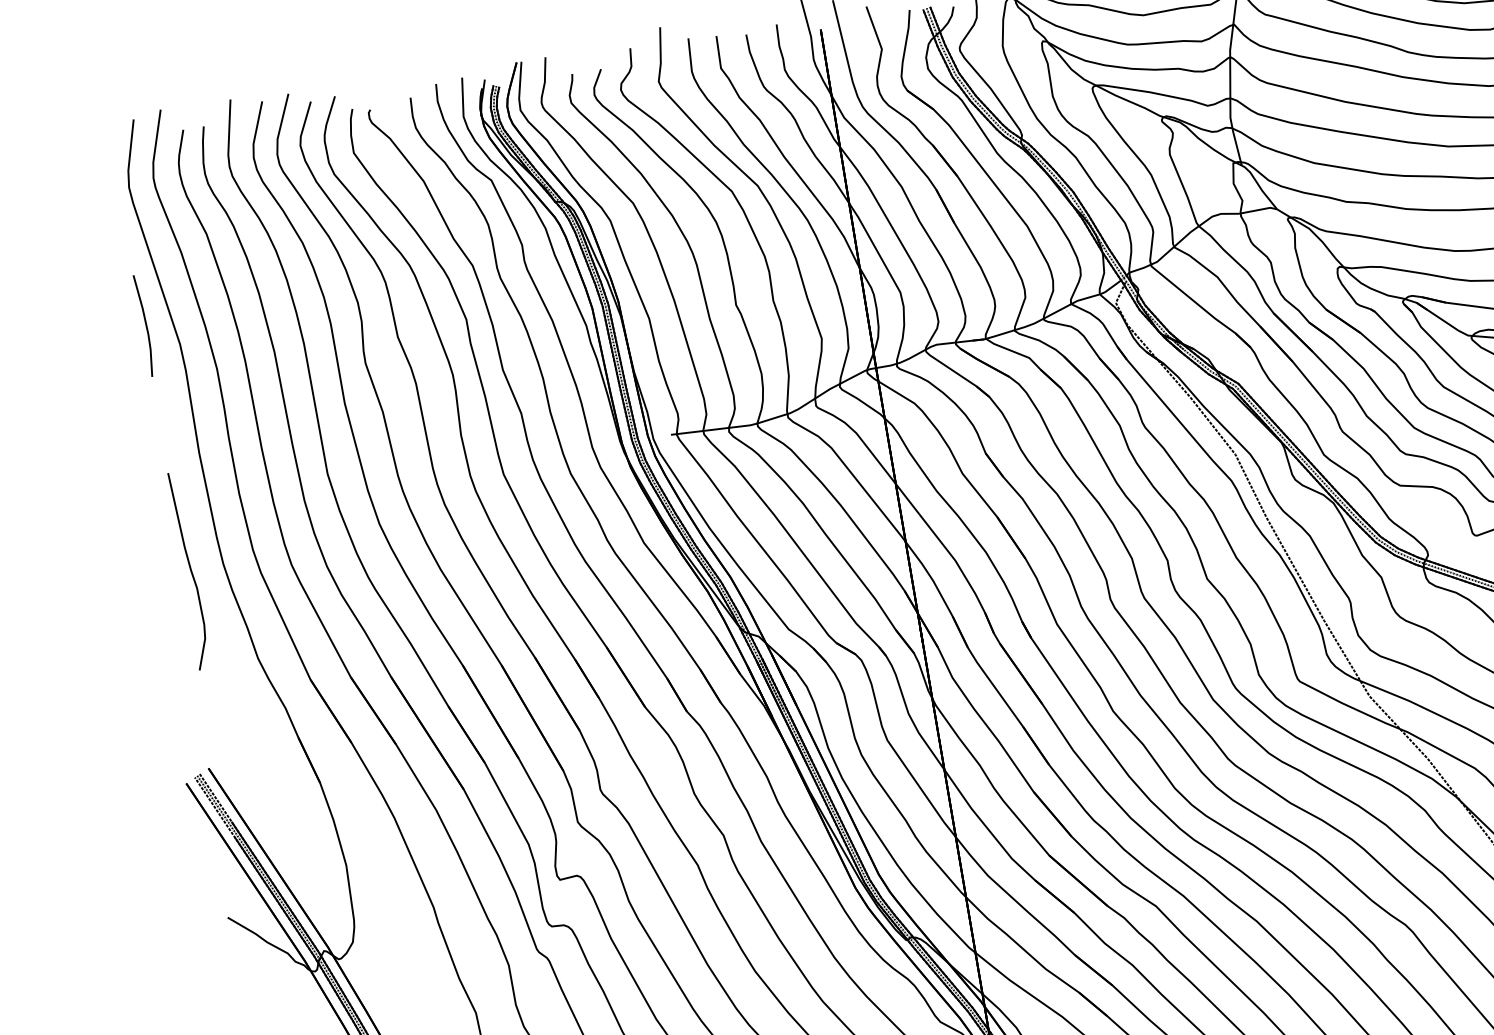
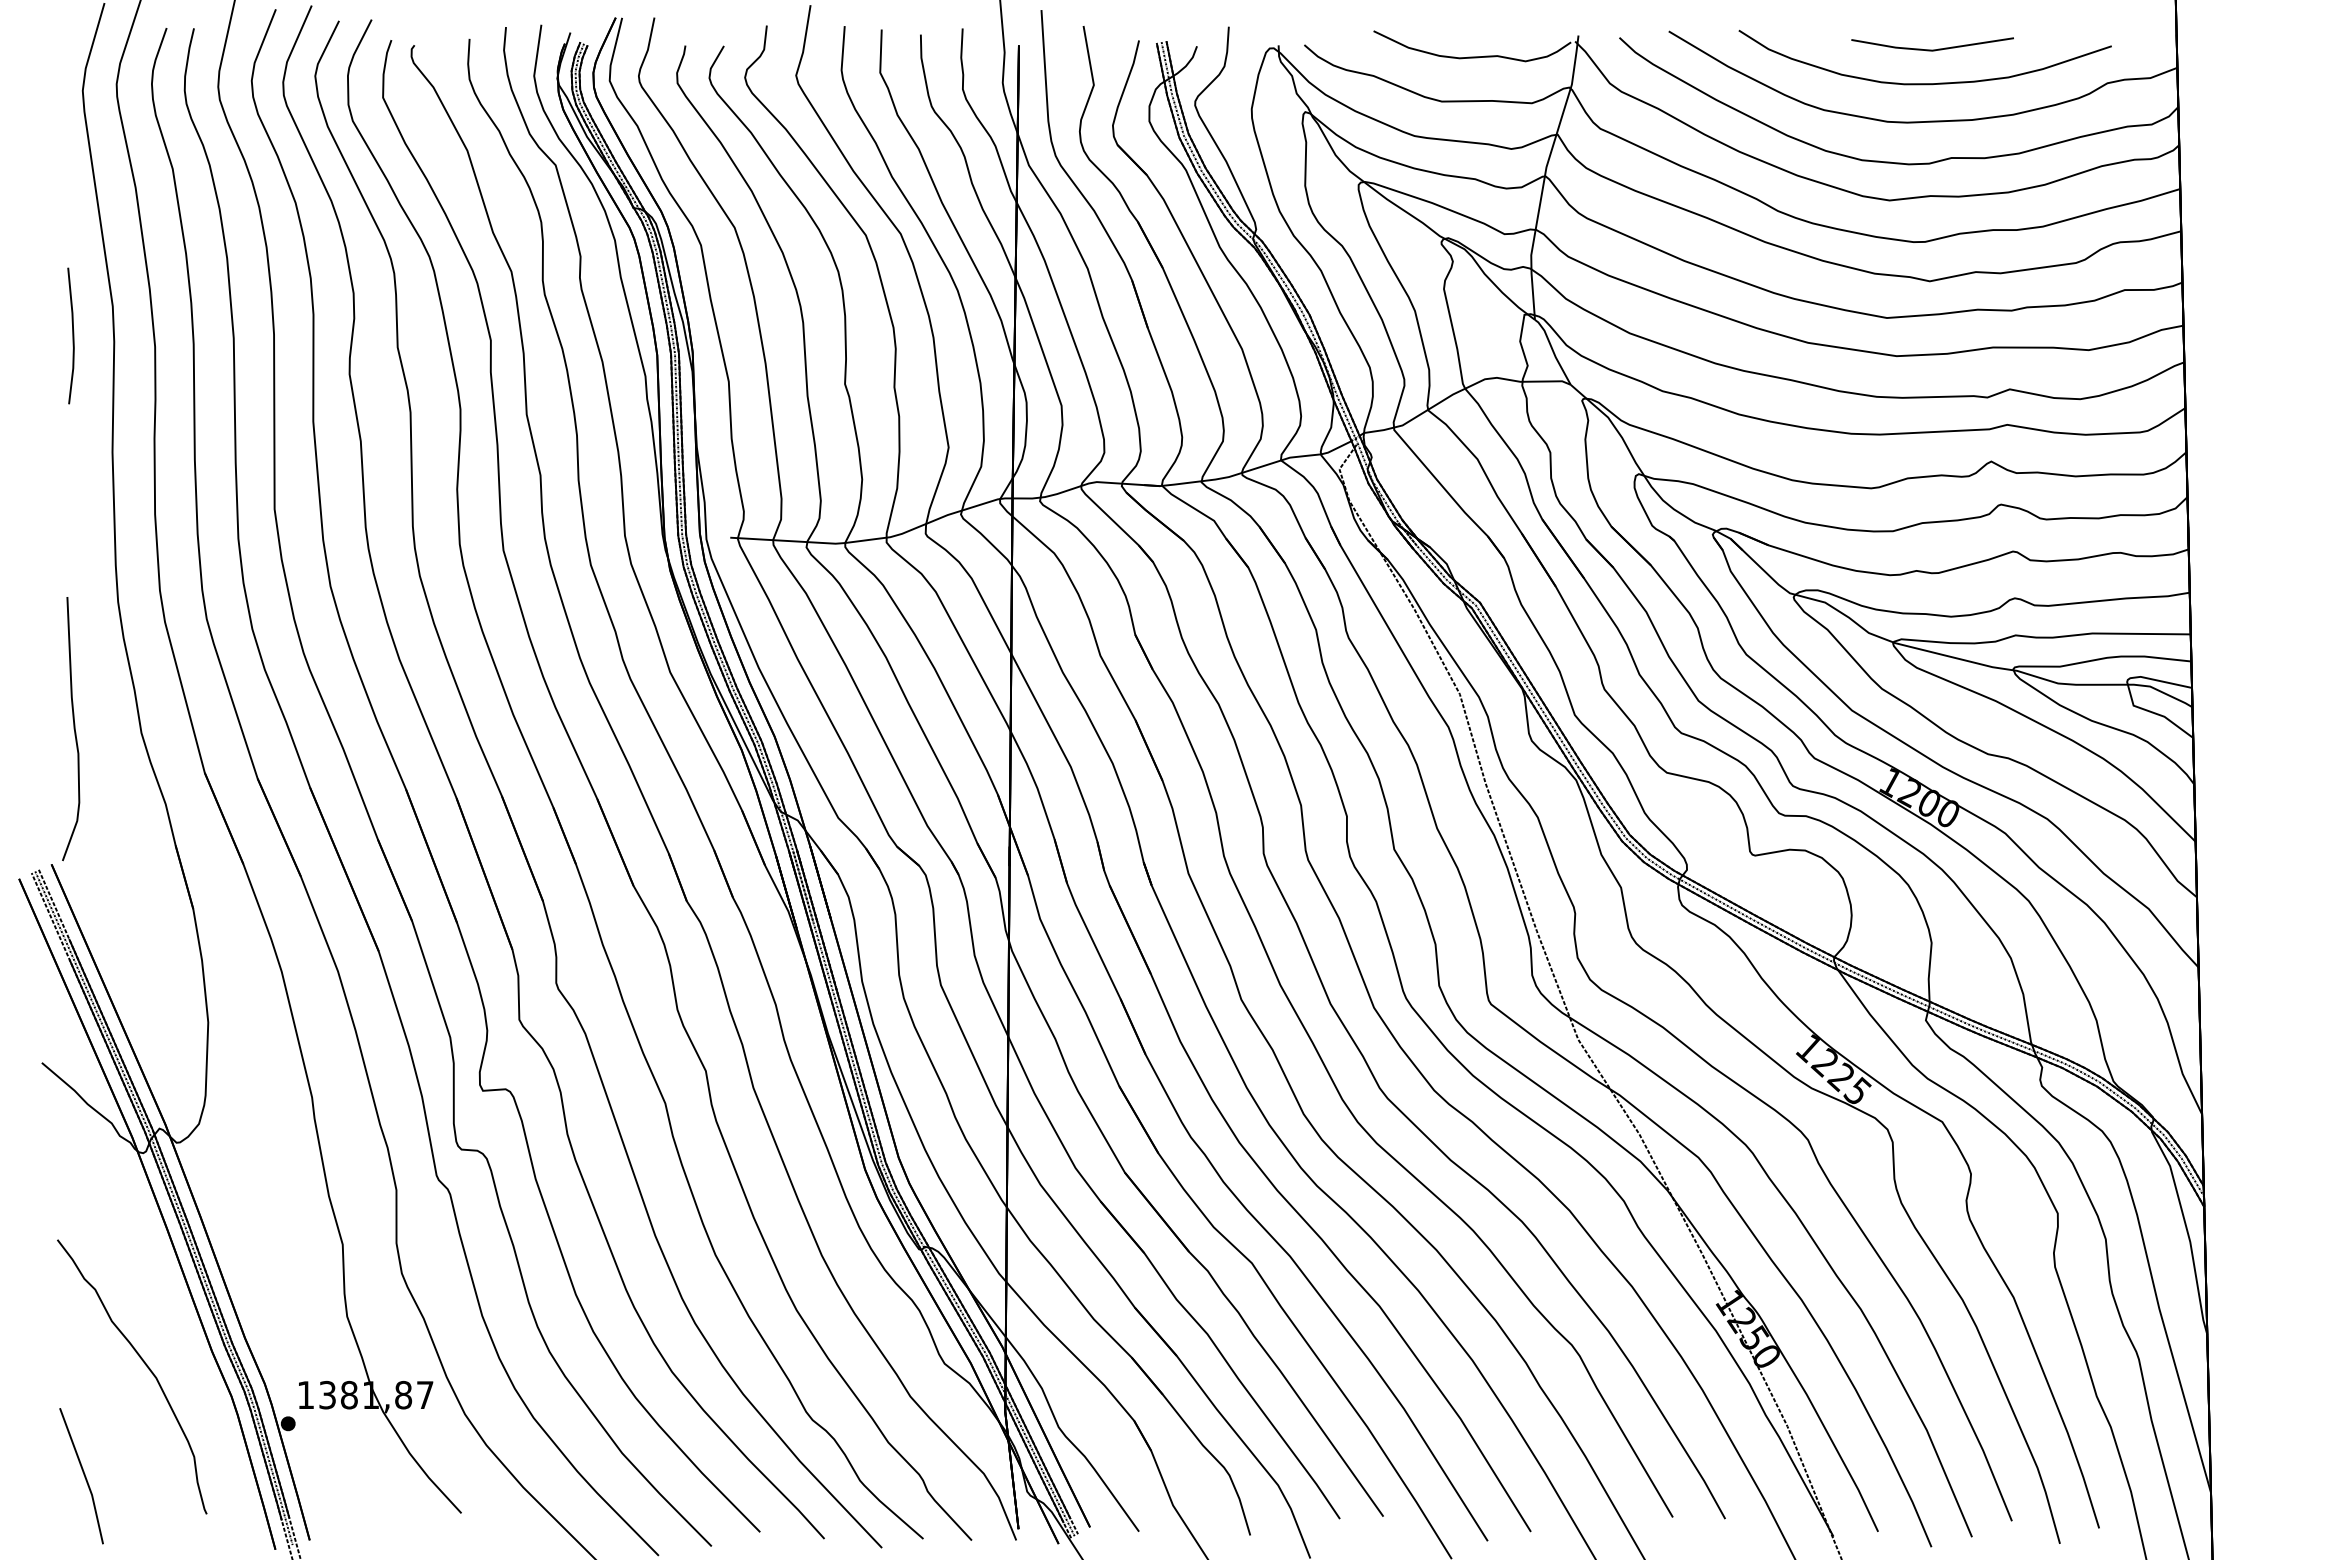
line: (145, 325) -> (72, 335), moved
curve: (190, 571) -> (73, 729), moved

